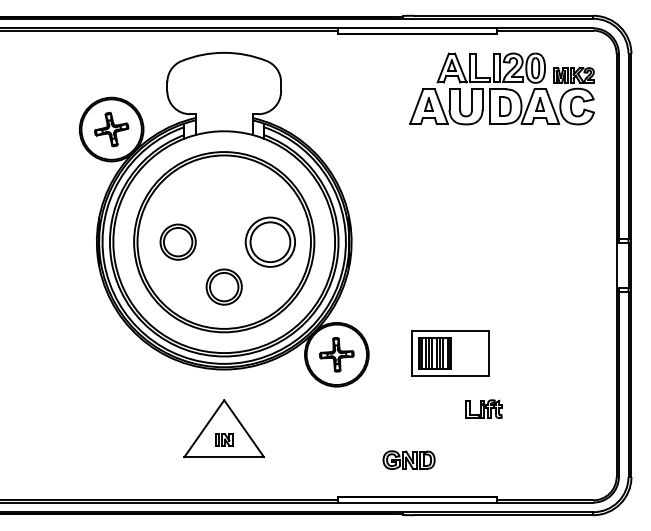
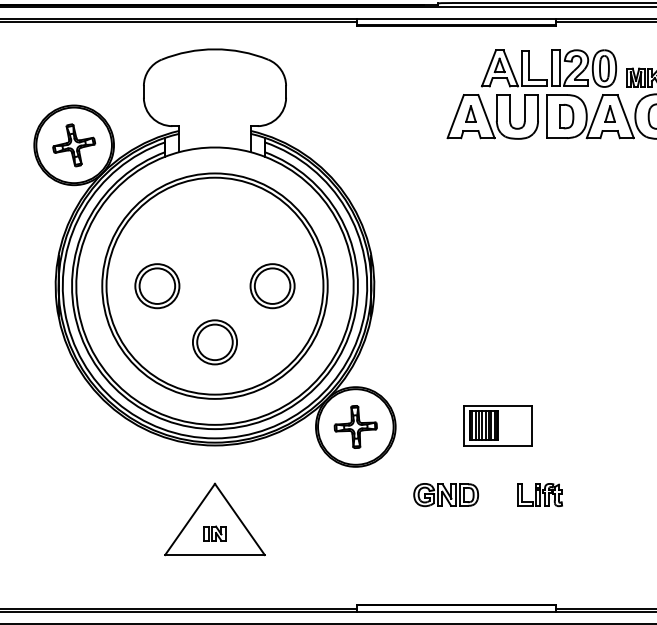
part: (269, 241) -> (271, 285), size x0.71
part: (450, 353) -> (497, 425), size x0.71
part: (408, 459) -> (445, 494), moved

